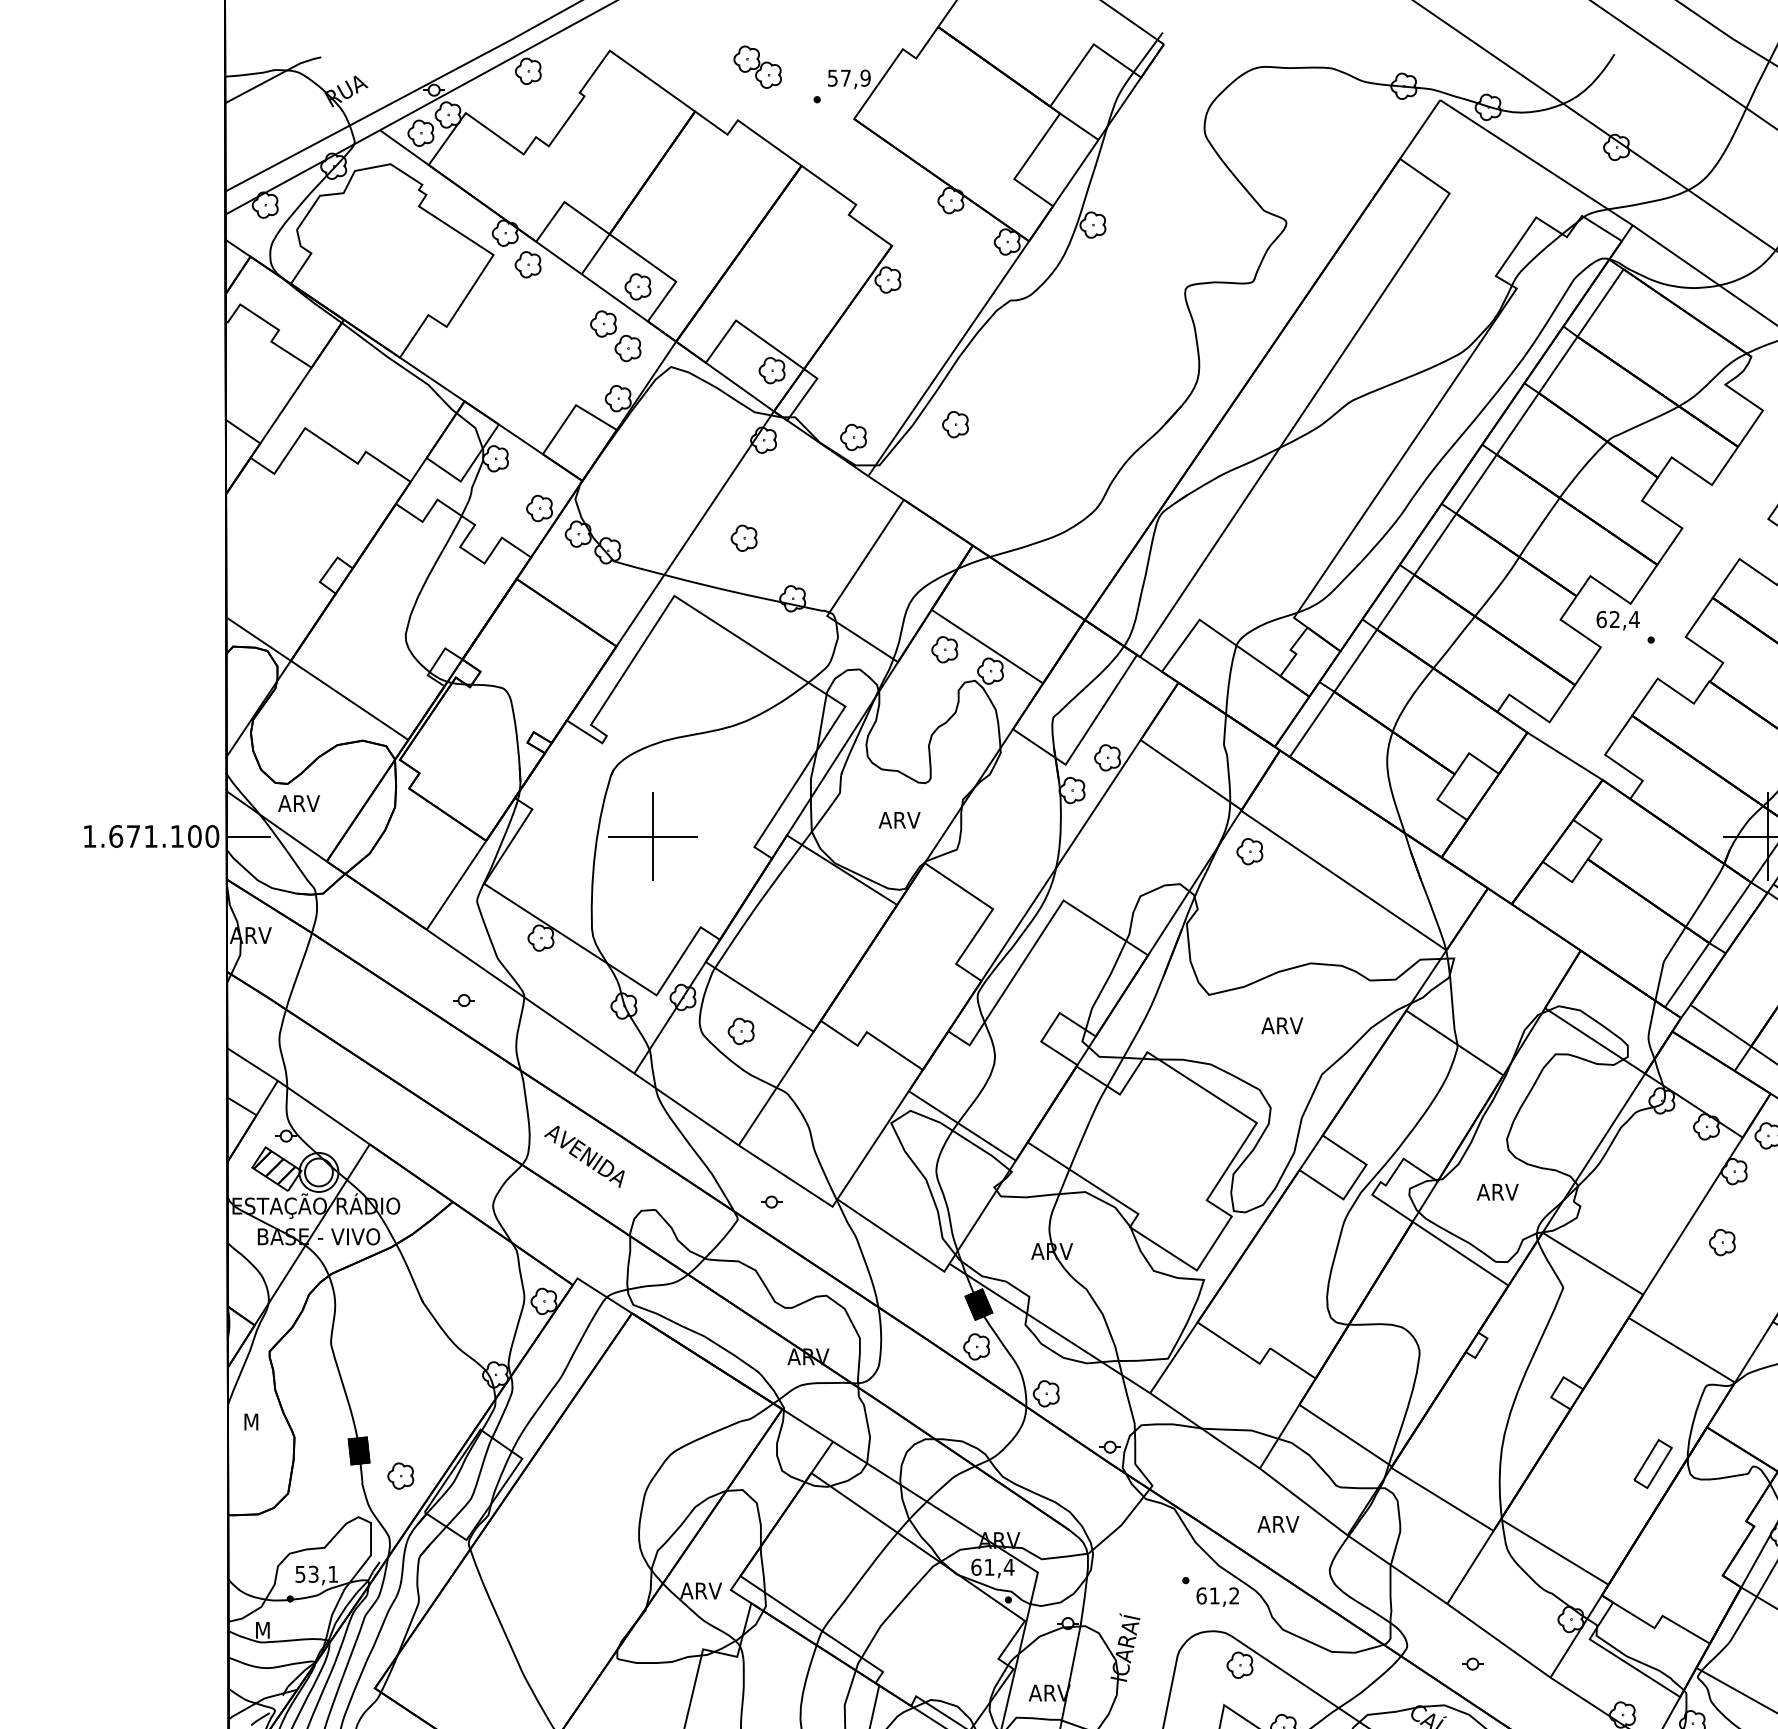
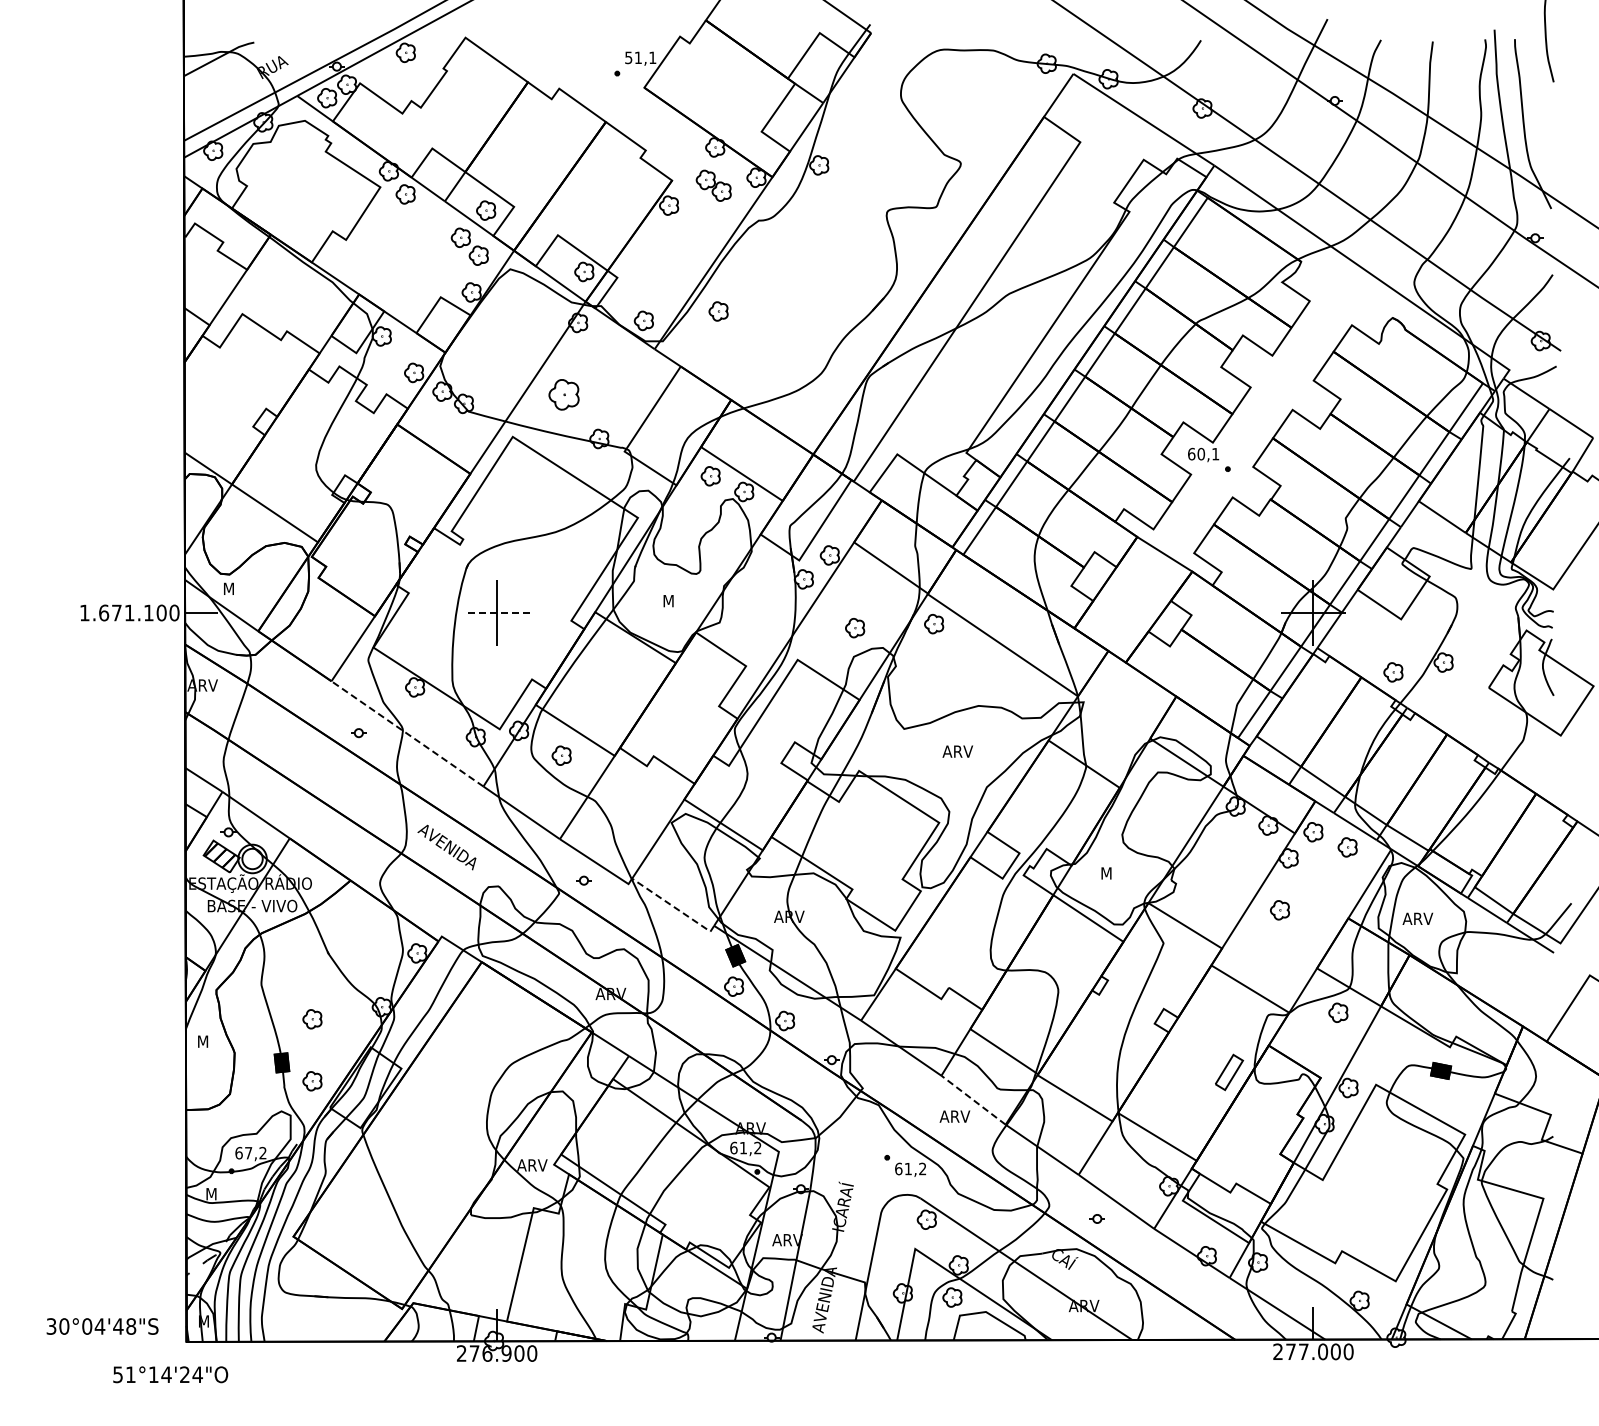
part: (757, 66) -> (713, 185), moved
text: (855, 77) -> (645, 57), 57,9 -> 51,1
part: (743, 538) -> (563, 394), size x1.6
text: (1624, 619) -> (1208, 454), 62,4 -> 60,1
text: (298, 803) -> (237, 588), ARV -> M
text: (899, 820) -> (677, 601), ARV -> M
line: (653, 837) -> (497, 613), solid -> dashed
part: (1142, 857) -> (855, 628), added
line: (530, 1001) -> (407, 733), solid -> dashed
text: (1497, 1192) -> (1115, 873), ARV -> M
line: (895, 1238) -> (674, 907), solid -> dashed
part: (400, 1391) -> (312, 1019), added
line: (1303, 1500) -> (973, 1099), solid -> dashed
text: (1008, 1566) -> (757, 1147), 61,4 -> 61,2
text: (316, 1573) -> (250, 1152), 53,1 -> 67,2

